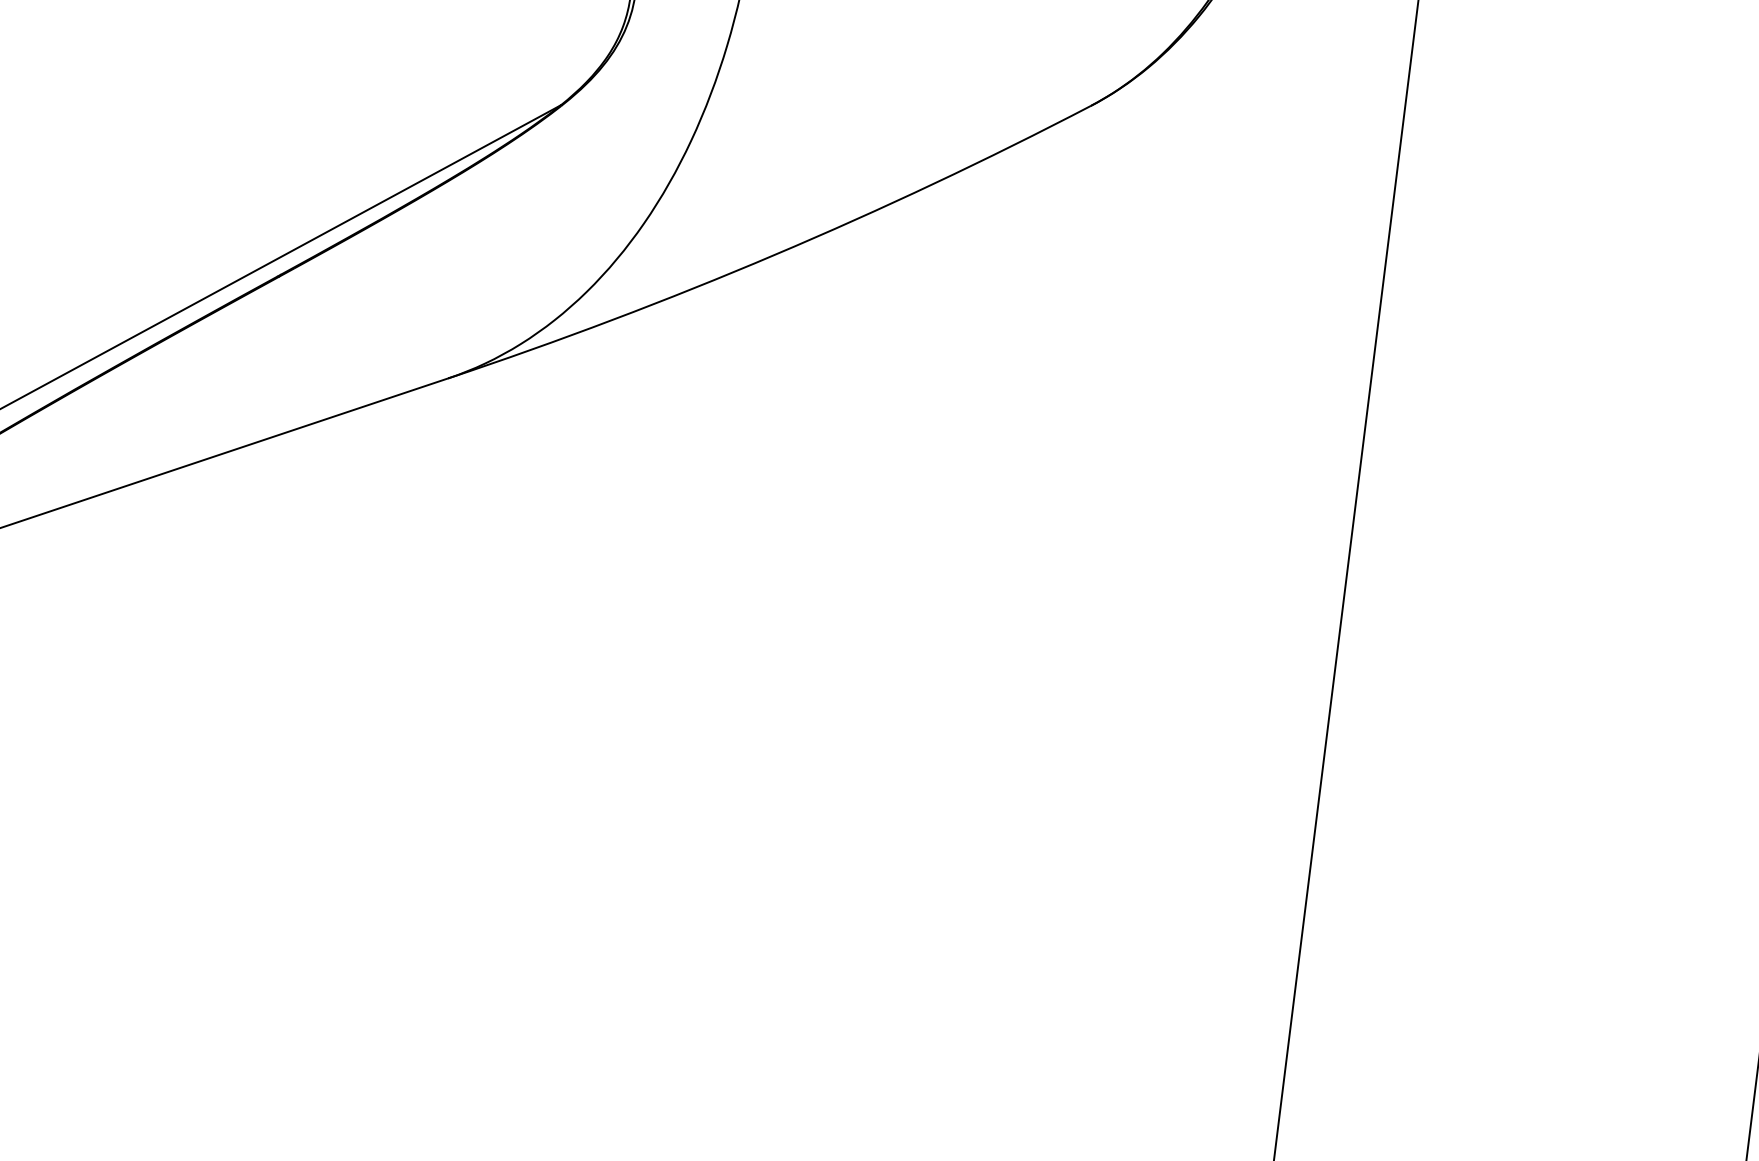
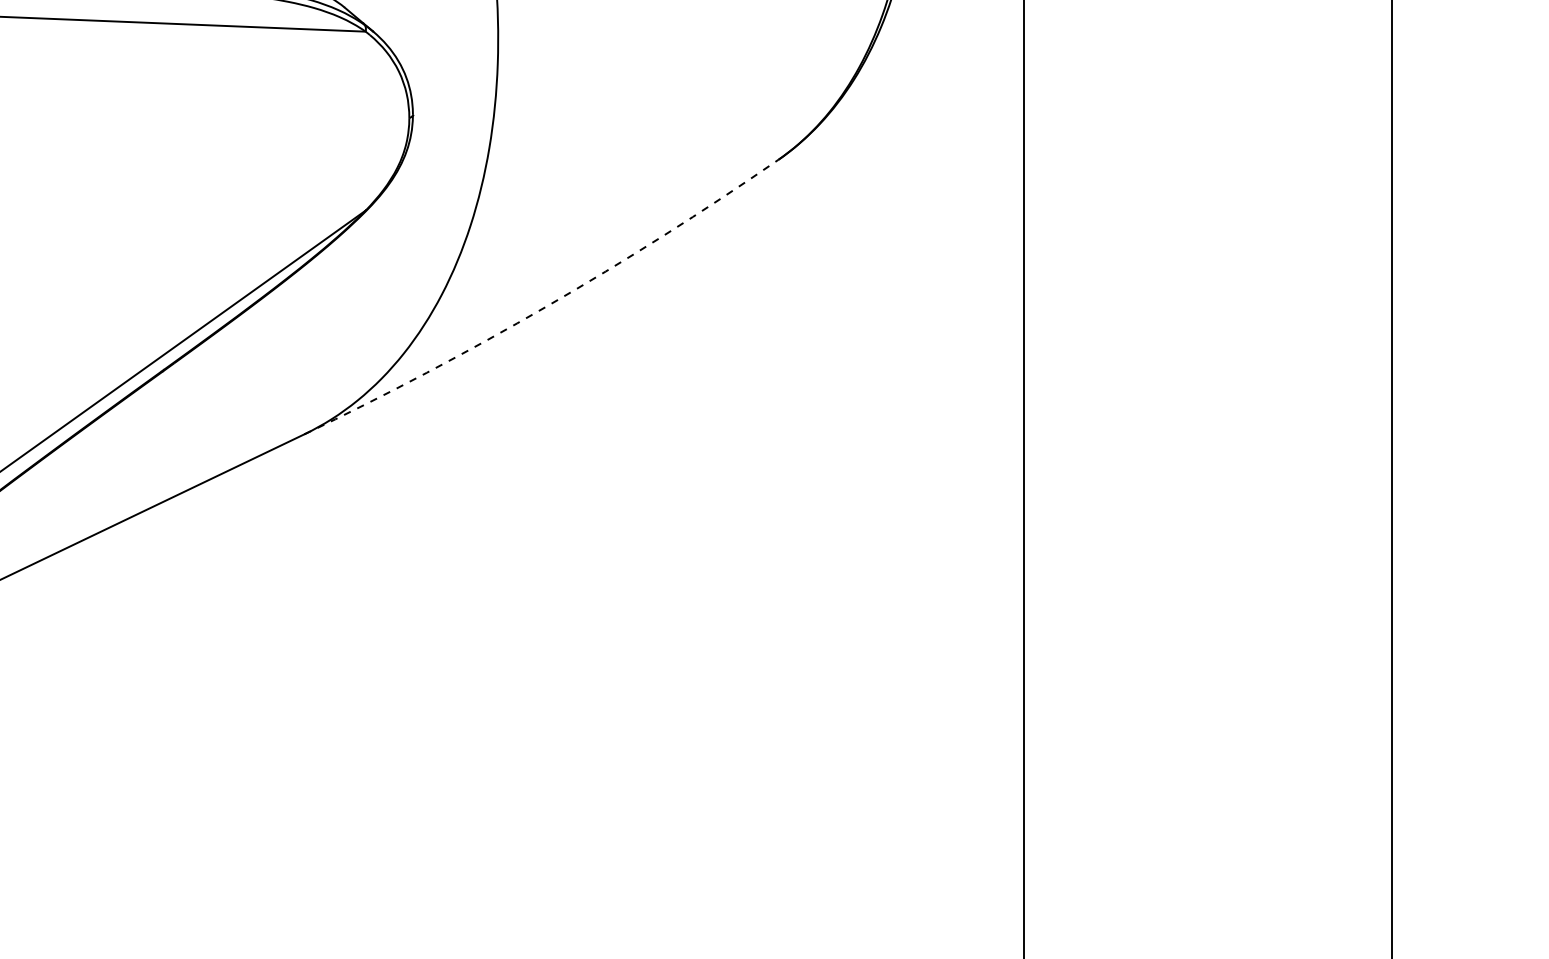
arc: (774, 254) -> (546, 306), solid -> dashed

